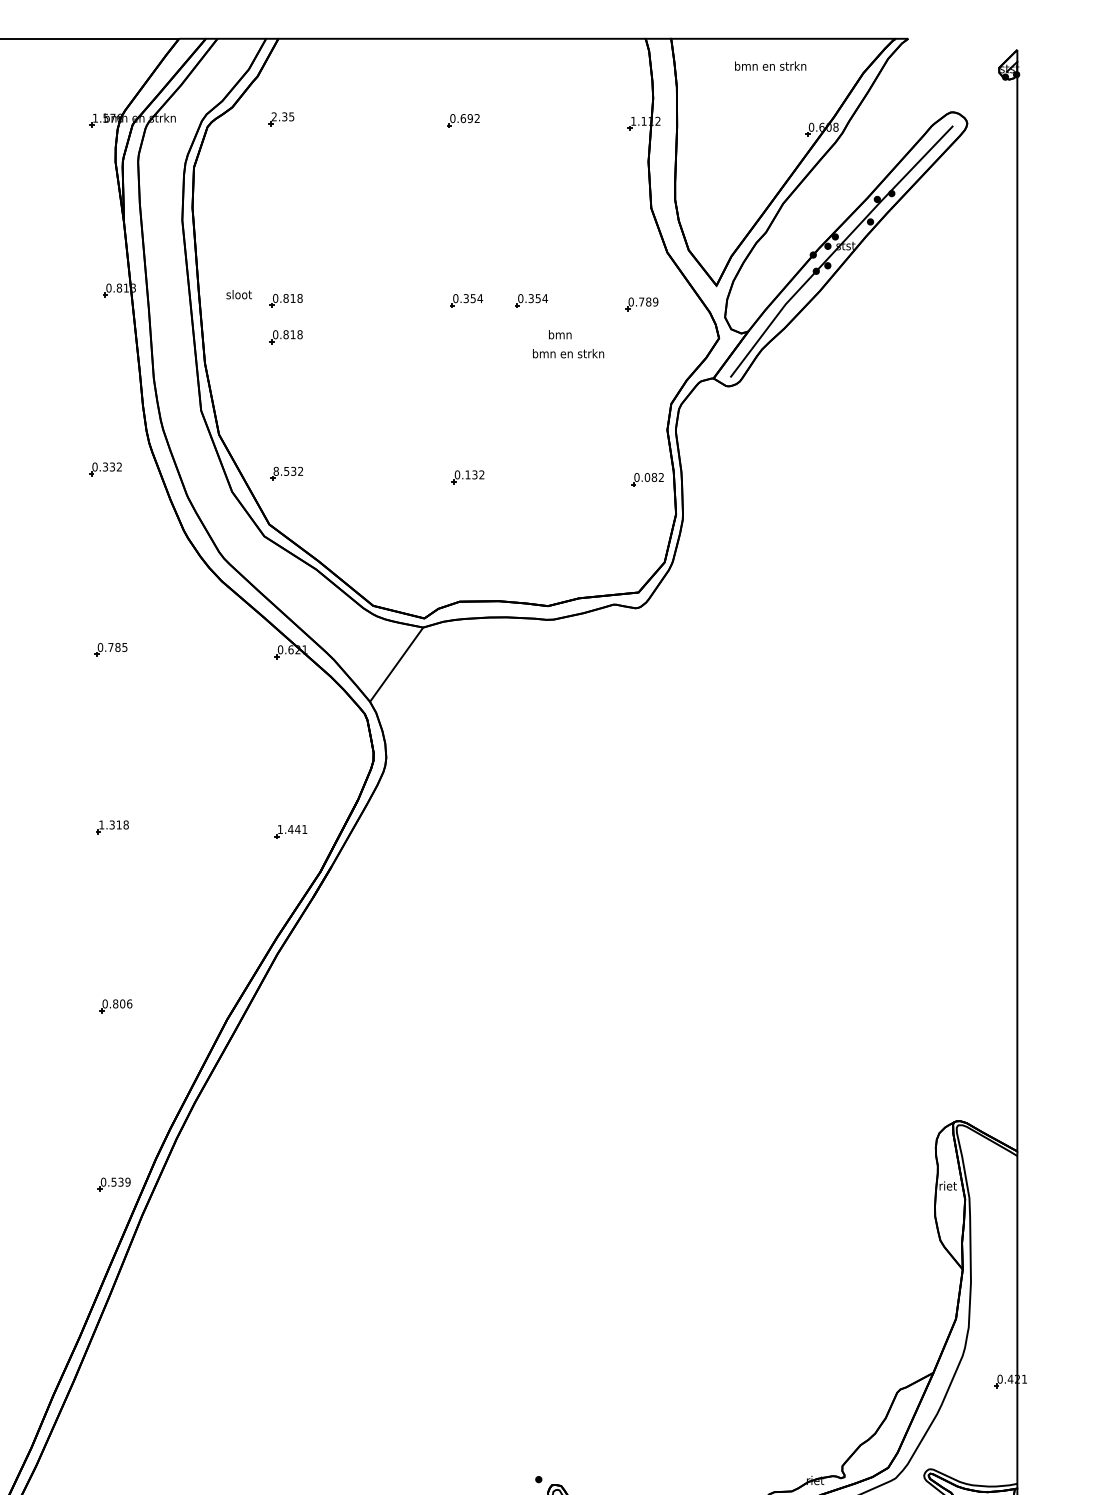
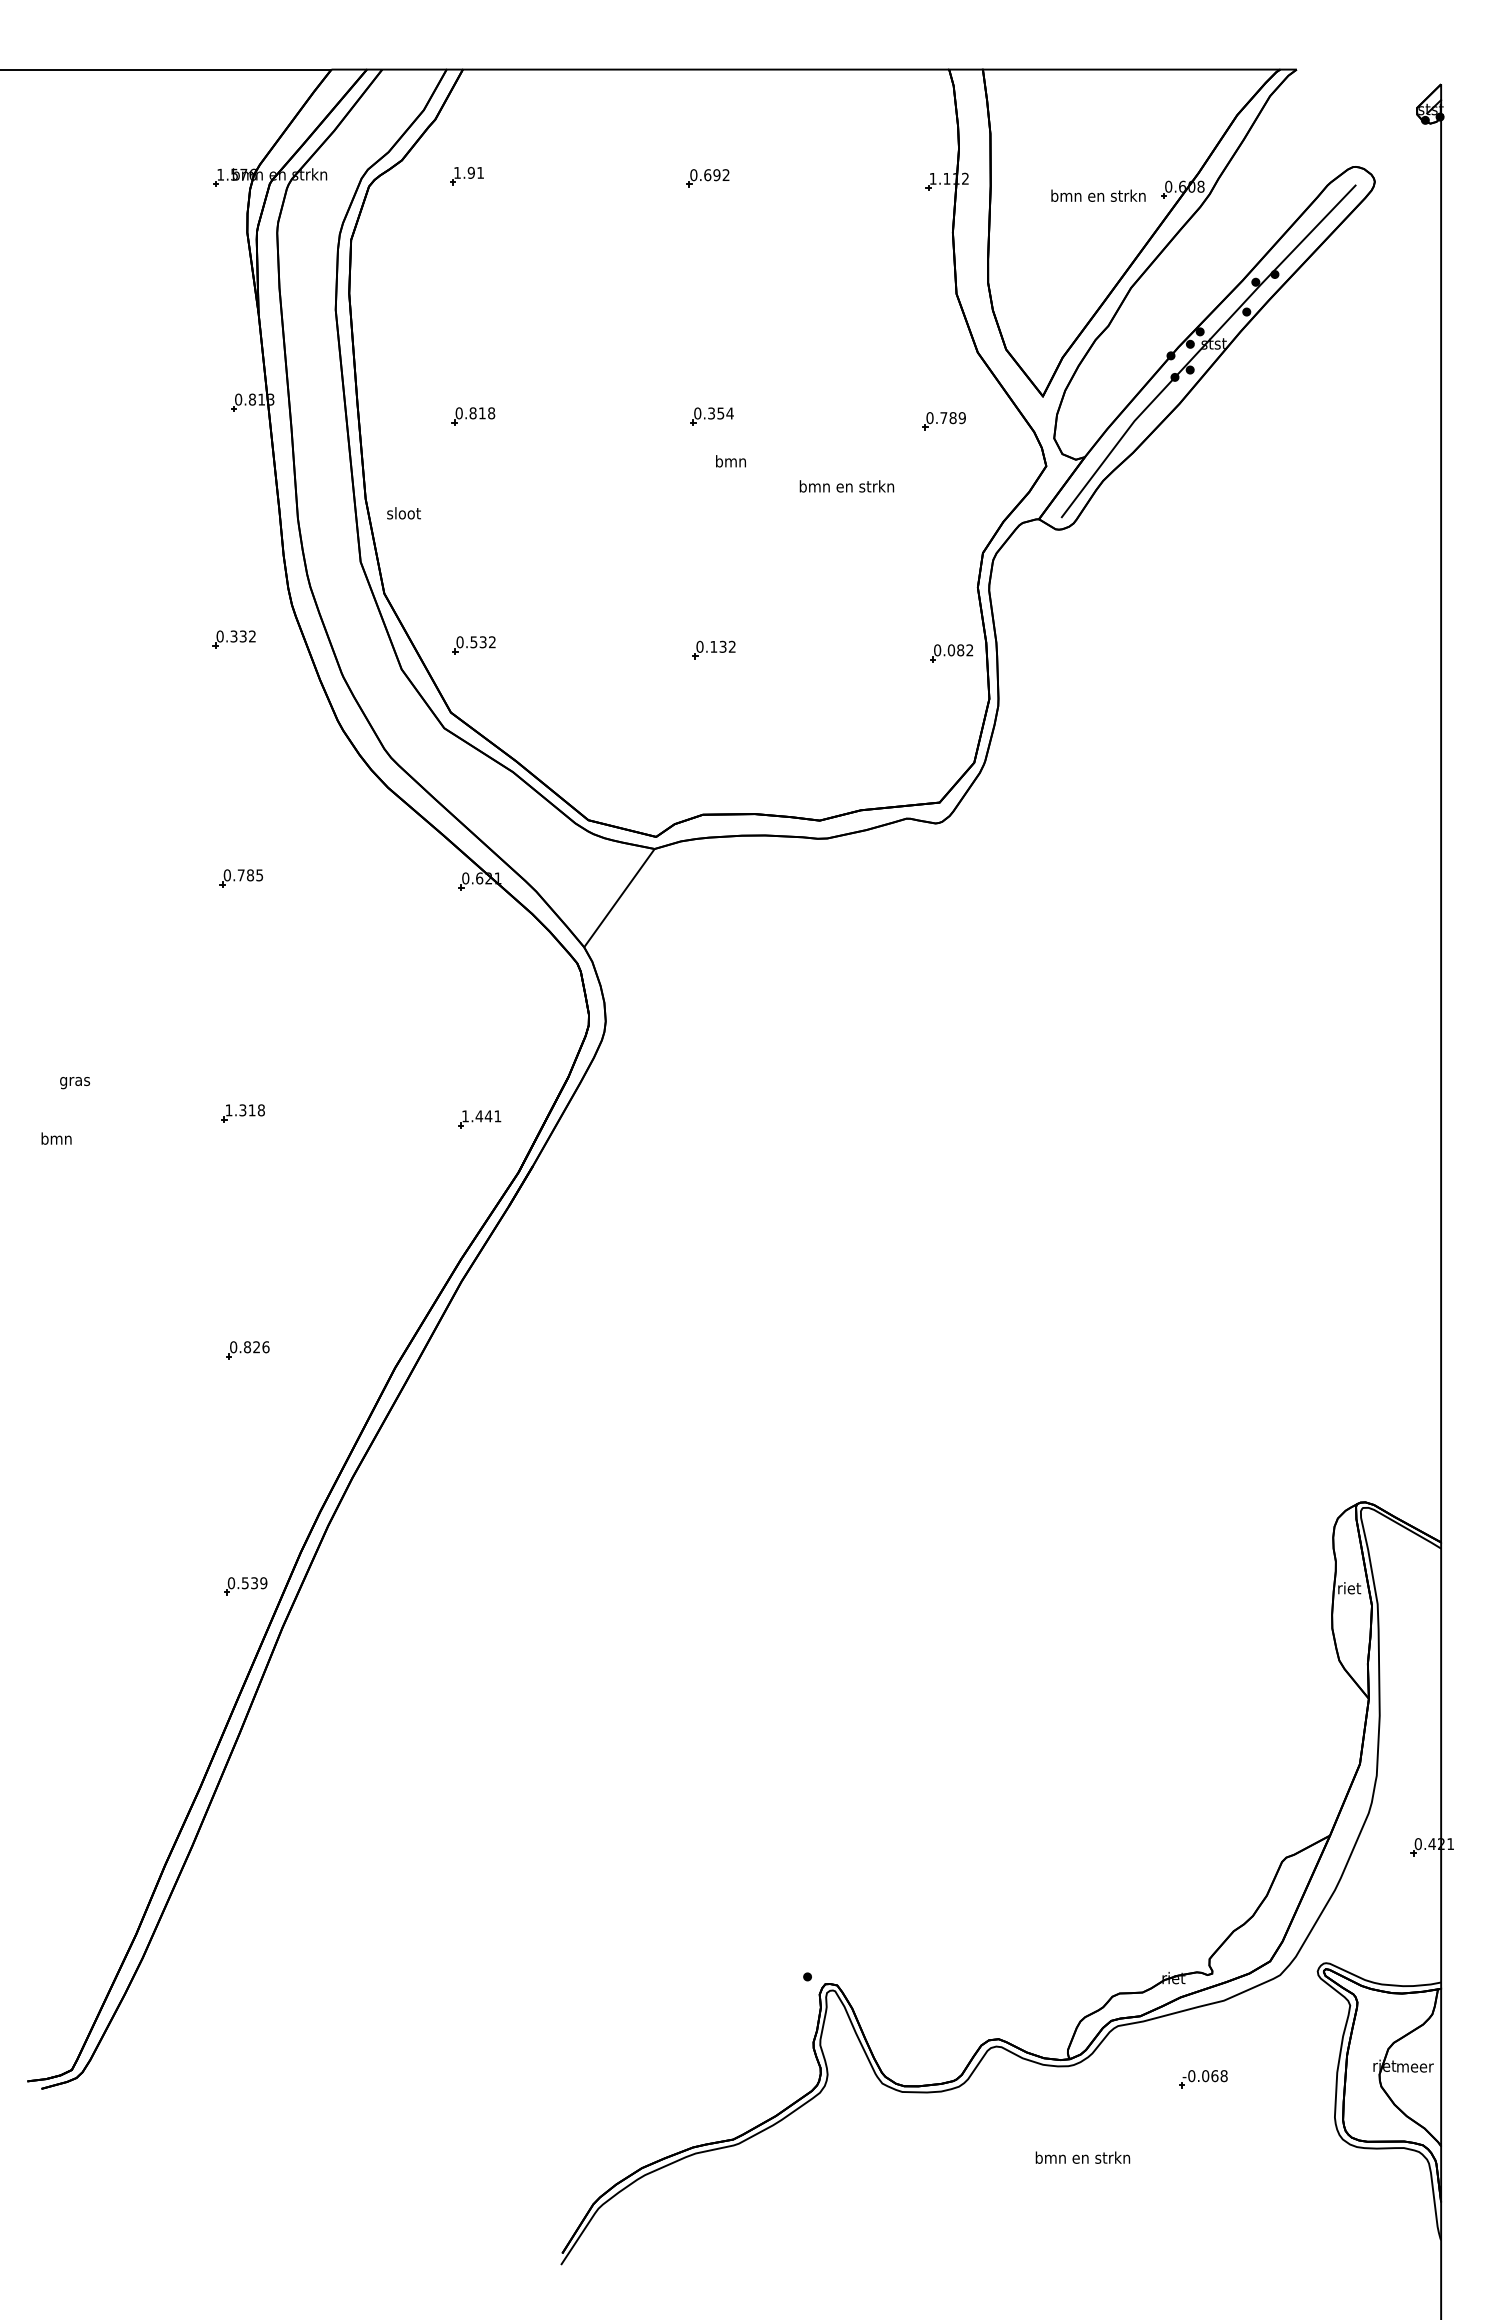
text: (770, 65) -> (1098, 195), moved
text: (282, 116) -> (468, 172), 2.35 -> 1.91
text: (238, 294) -> (403, 513), moved
part: (531, 300) -> (797, 416), removed
text: (559, 334) -> (730, 461), moved
part: (286, 337) -> (473, 464), removed
text: (275, 470) -> (459, 641), 8.532 -> 0.532
text: (122, 1004) -> (256, 1347), 0.806 -> 0.826

